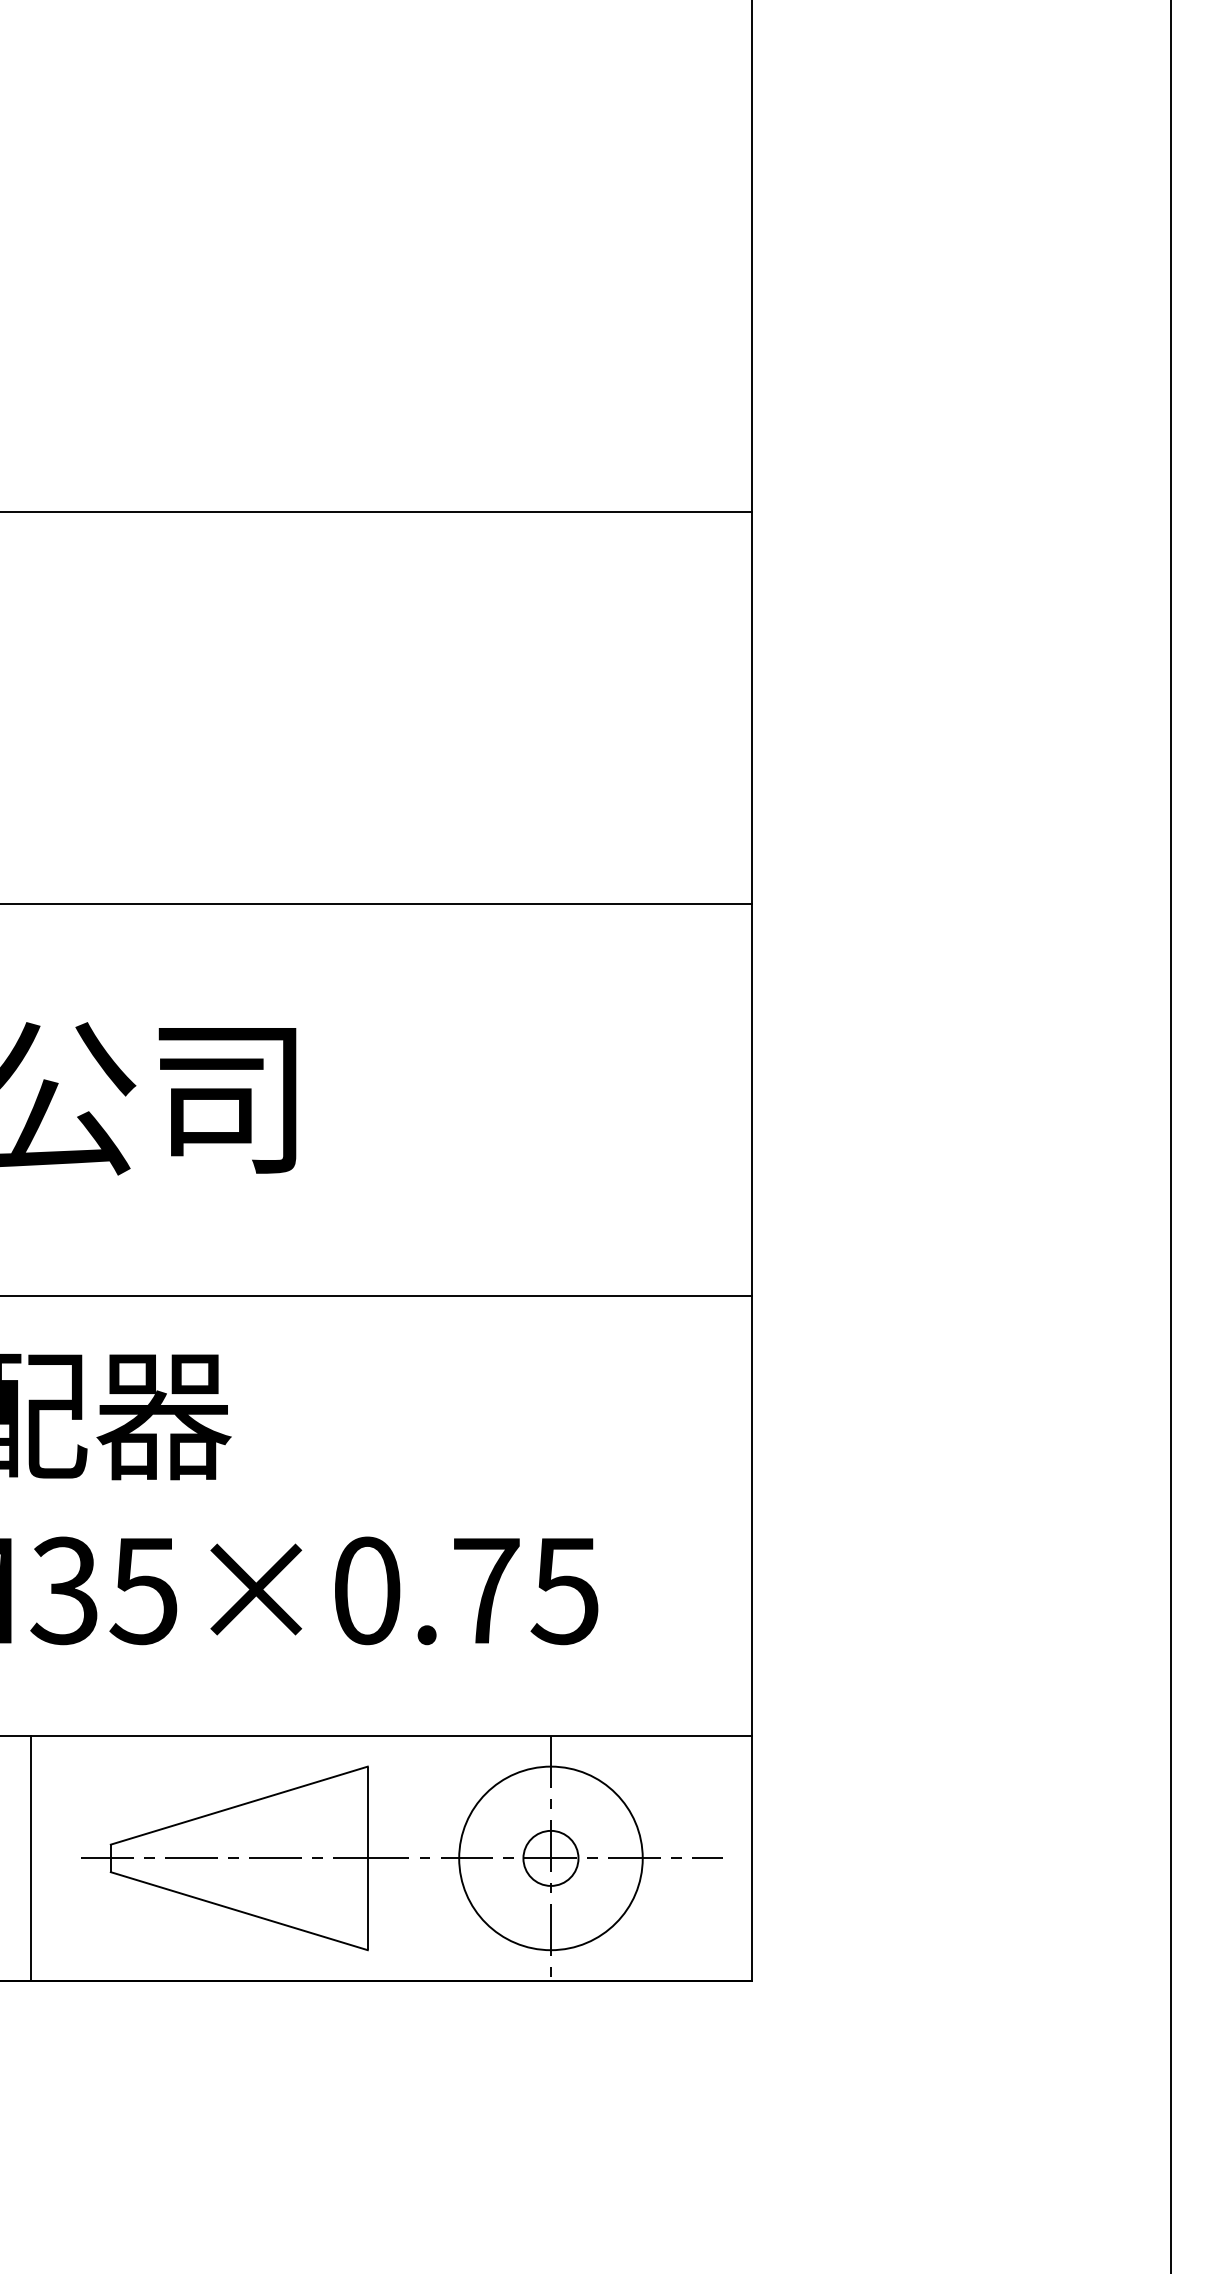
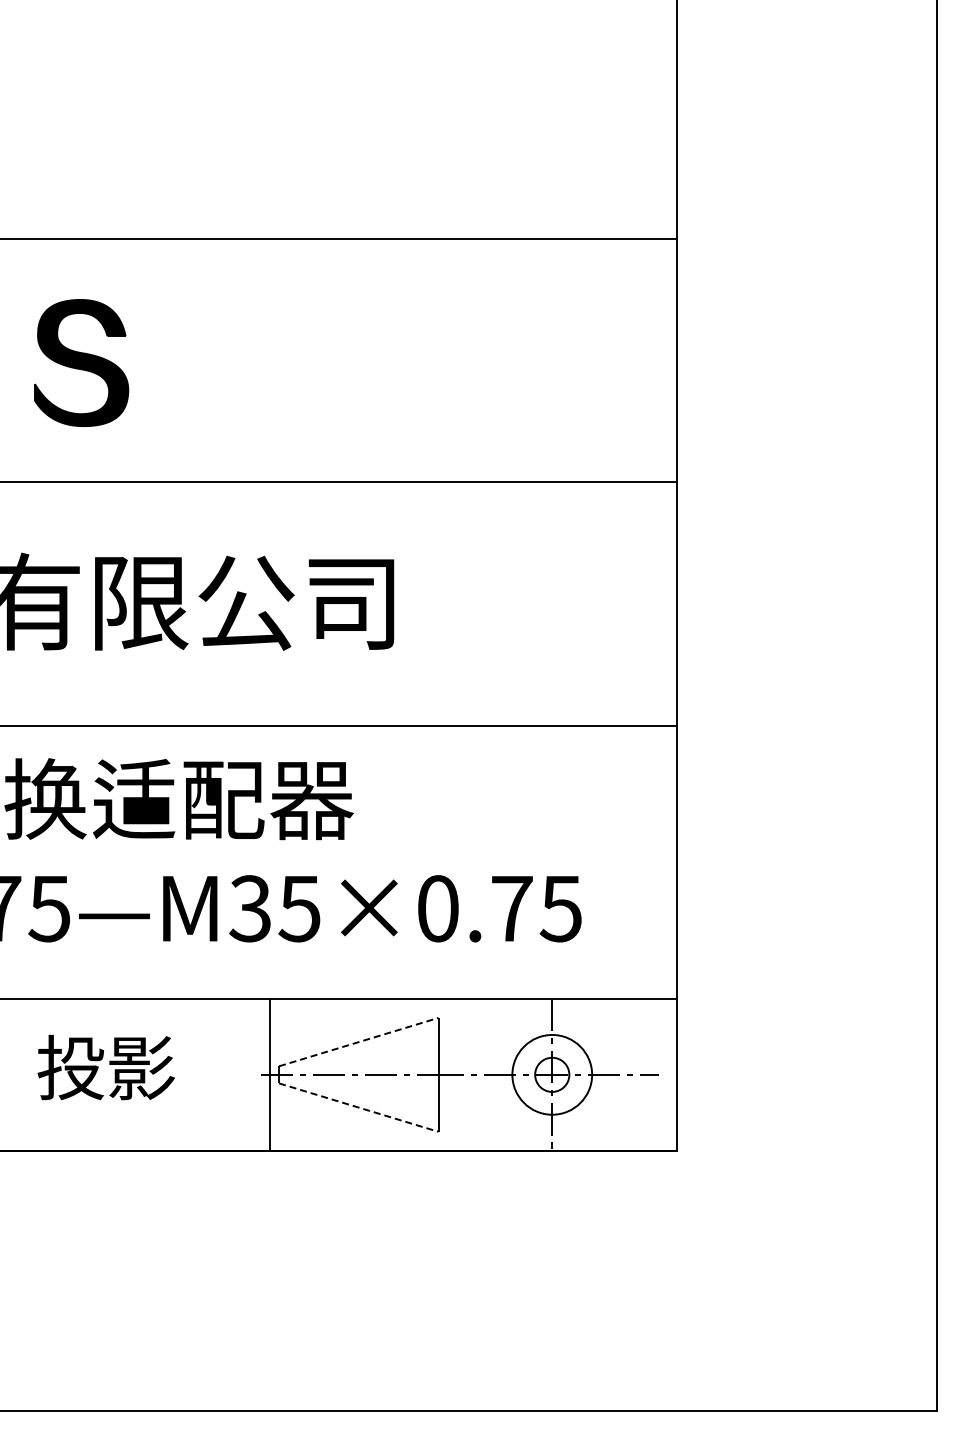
line: (240, 1804) -> (359, 1041), solid -> dashed
line: (30, 1857) -> (270, 1074), moved
circle: (551, 1857) -> (552, 1074), size x0.7
line: (240, 1911) -> (359, 1107), solid -> dashed

